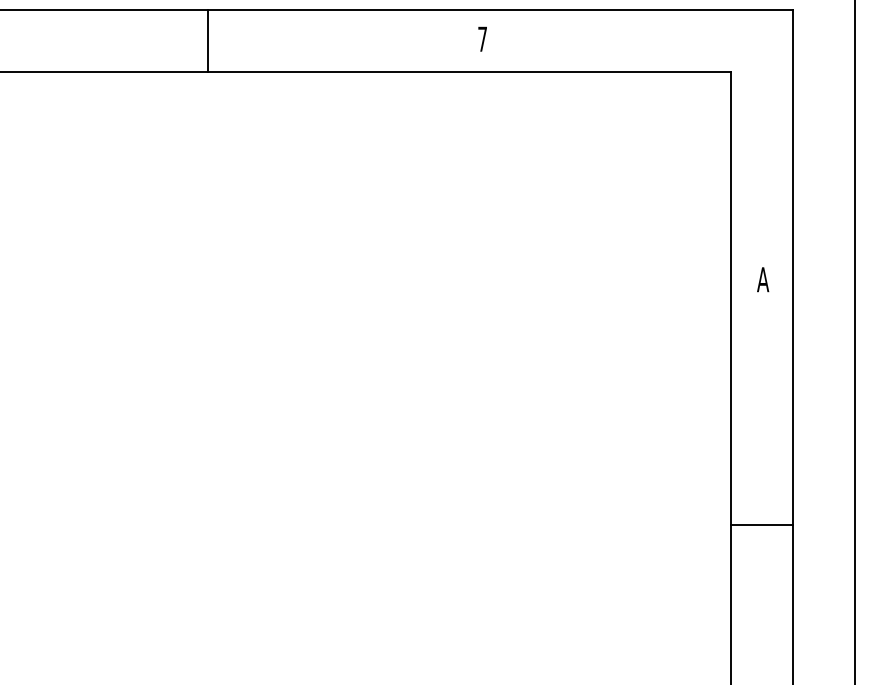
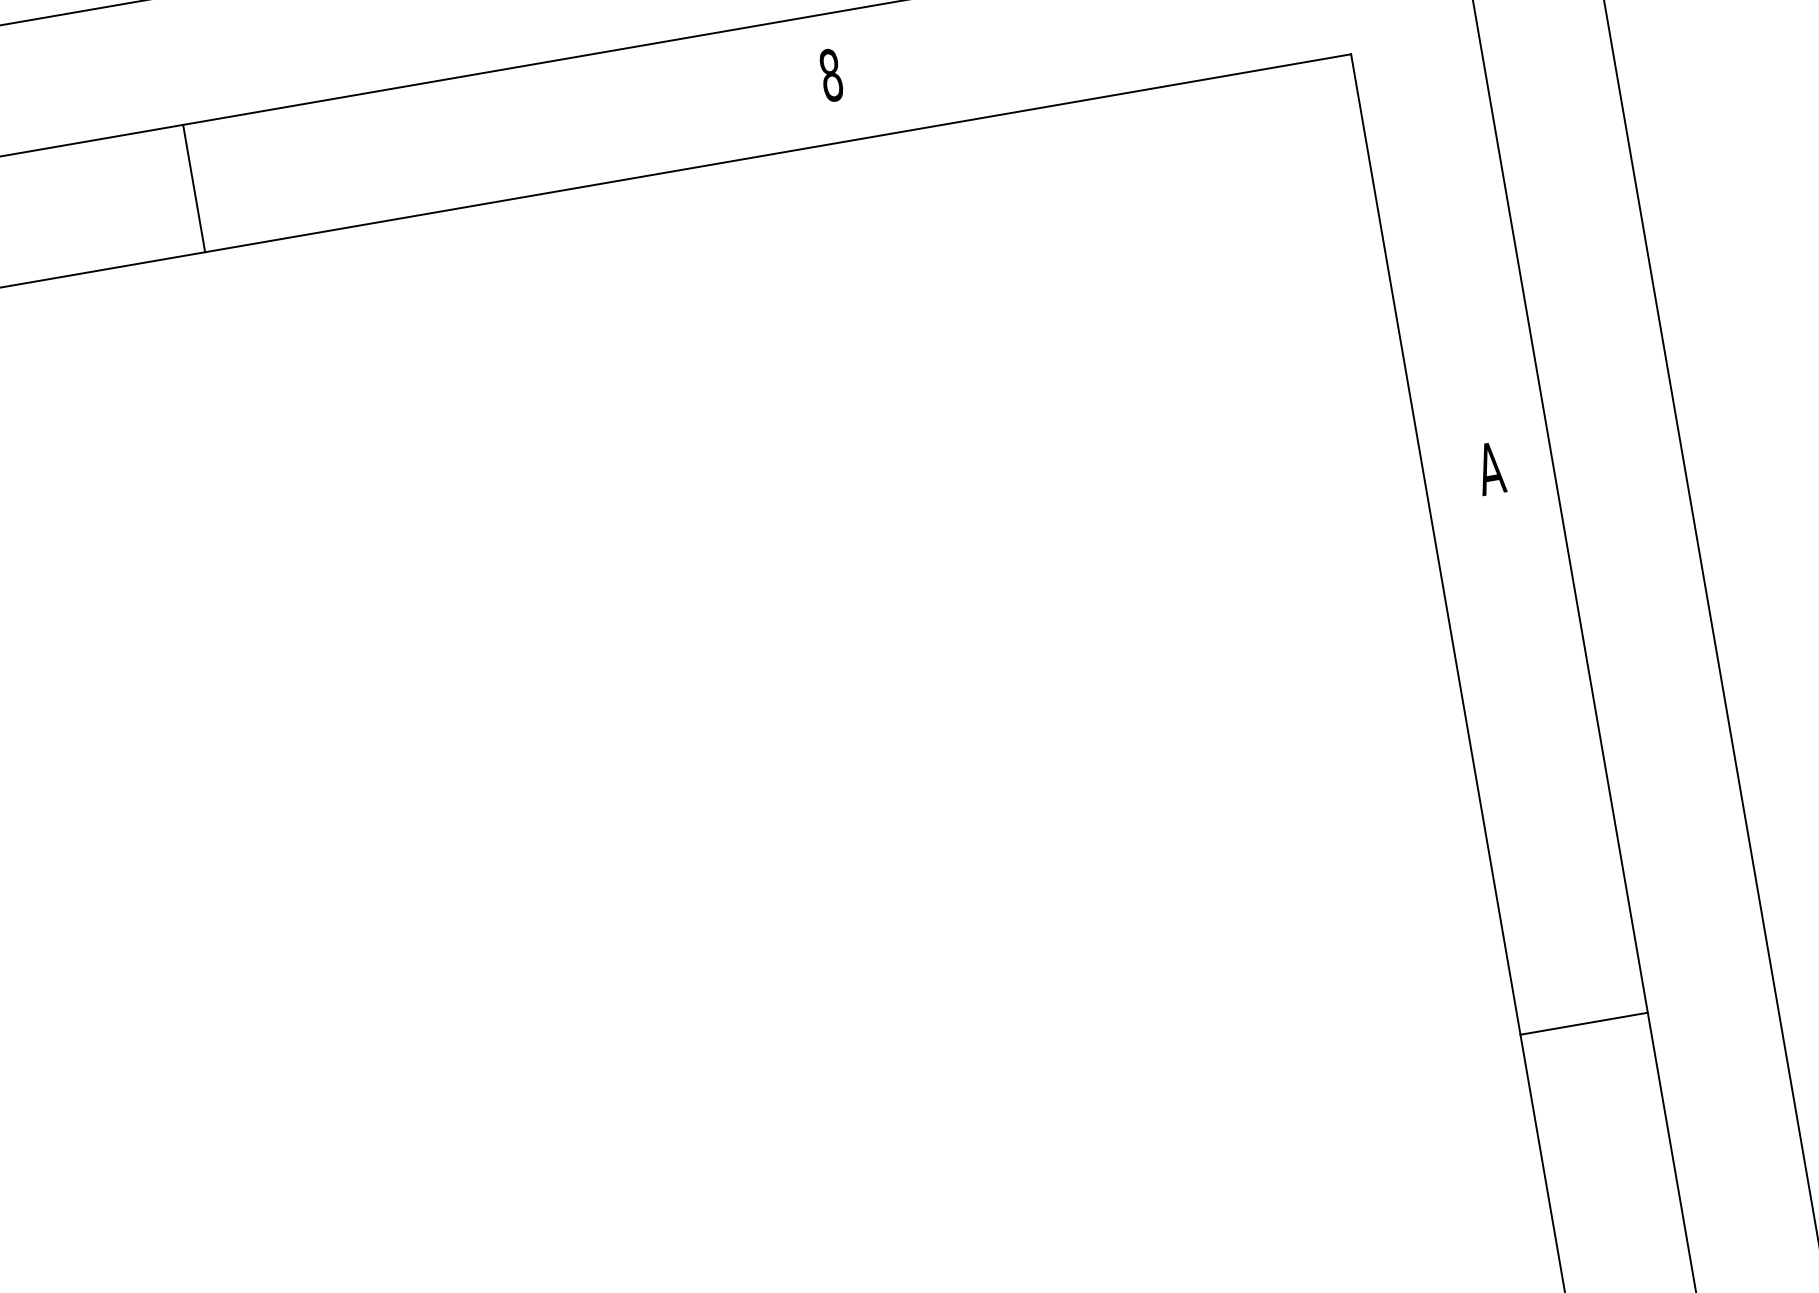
text: (482, 39) -> (830, 75), 7 -> 8
line: (208, 40) -> (194, 187), moved
line: (761, 525) -> (1583, 1023), moved

